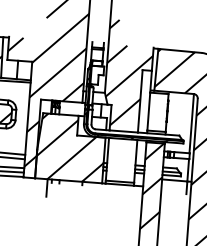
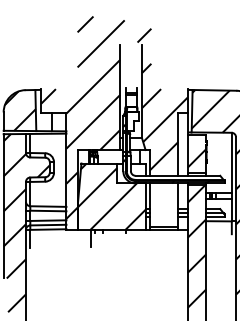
hatch: (157, 116) -> (196, 158), added

